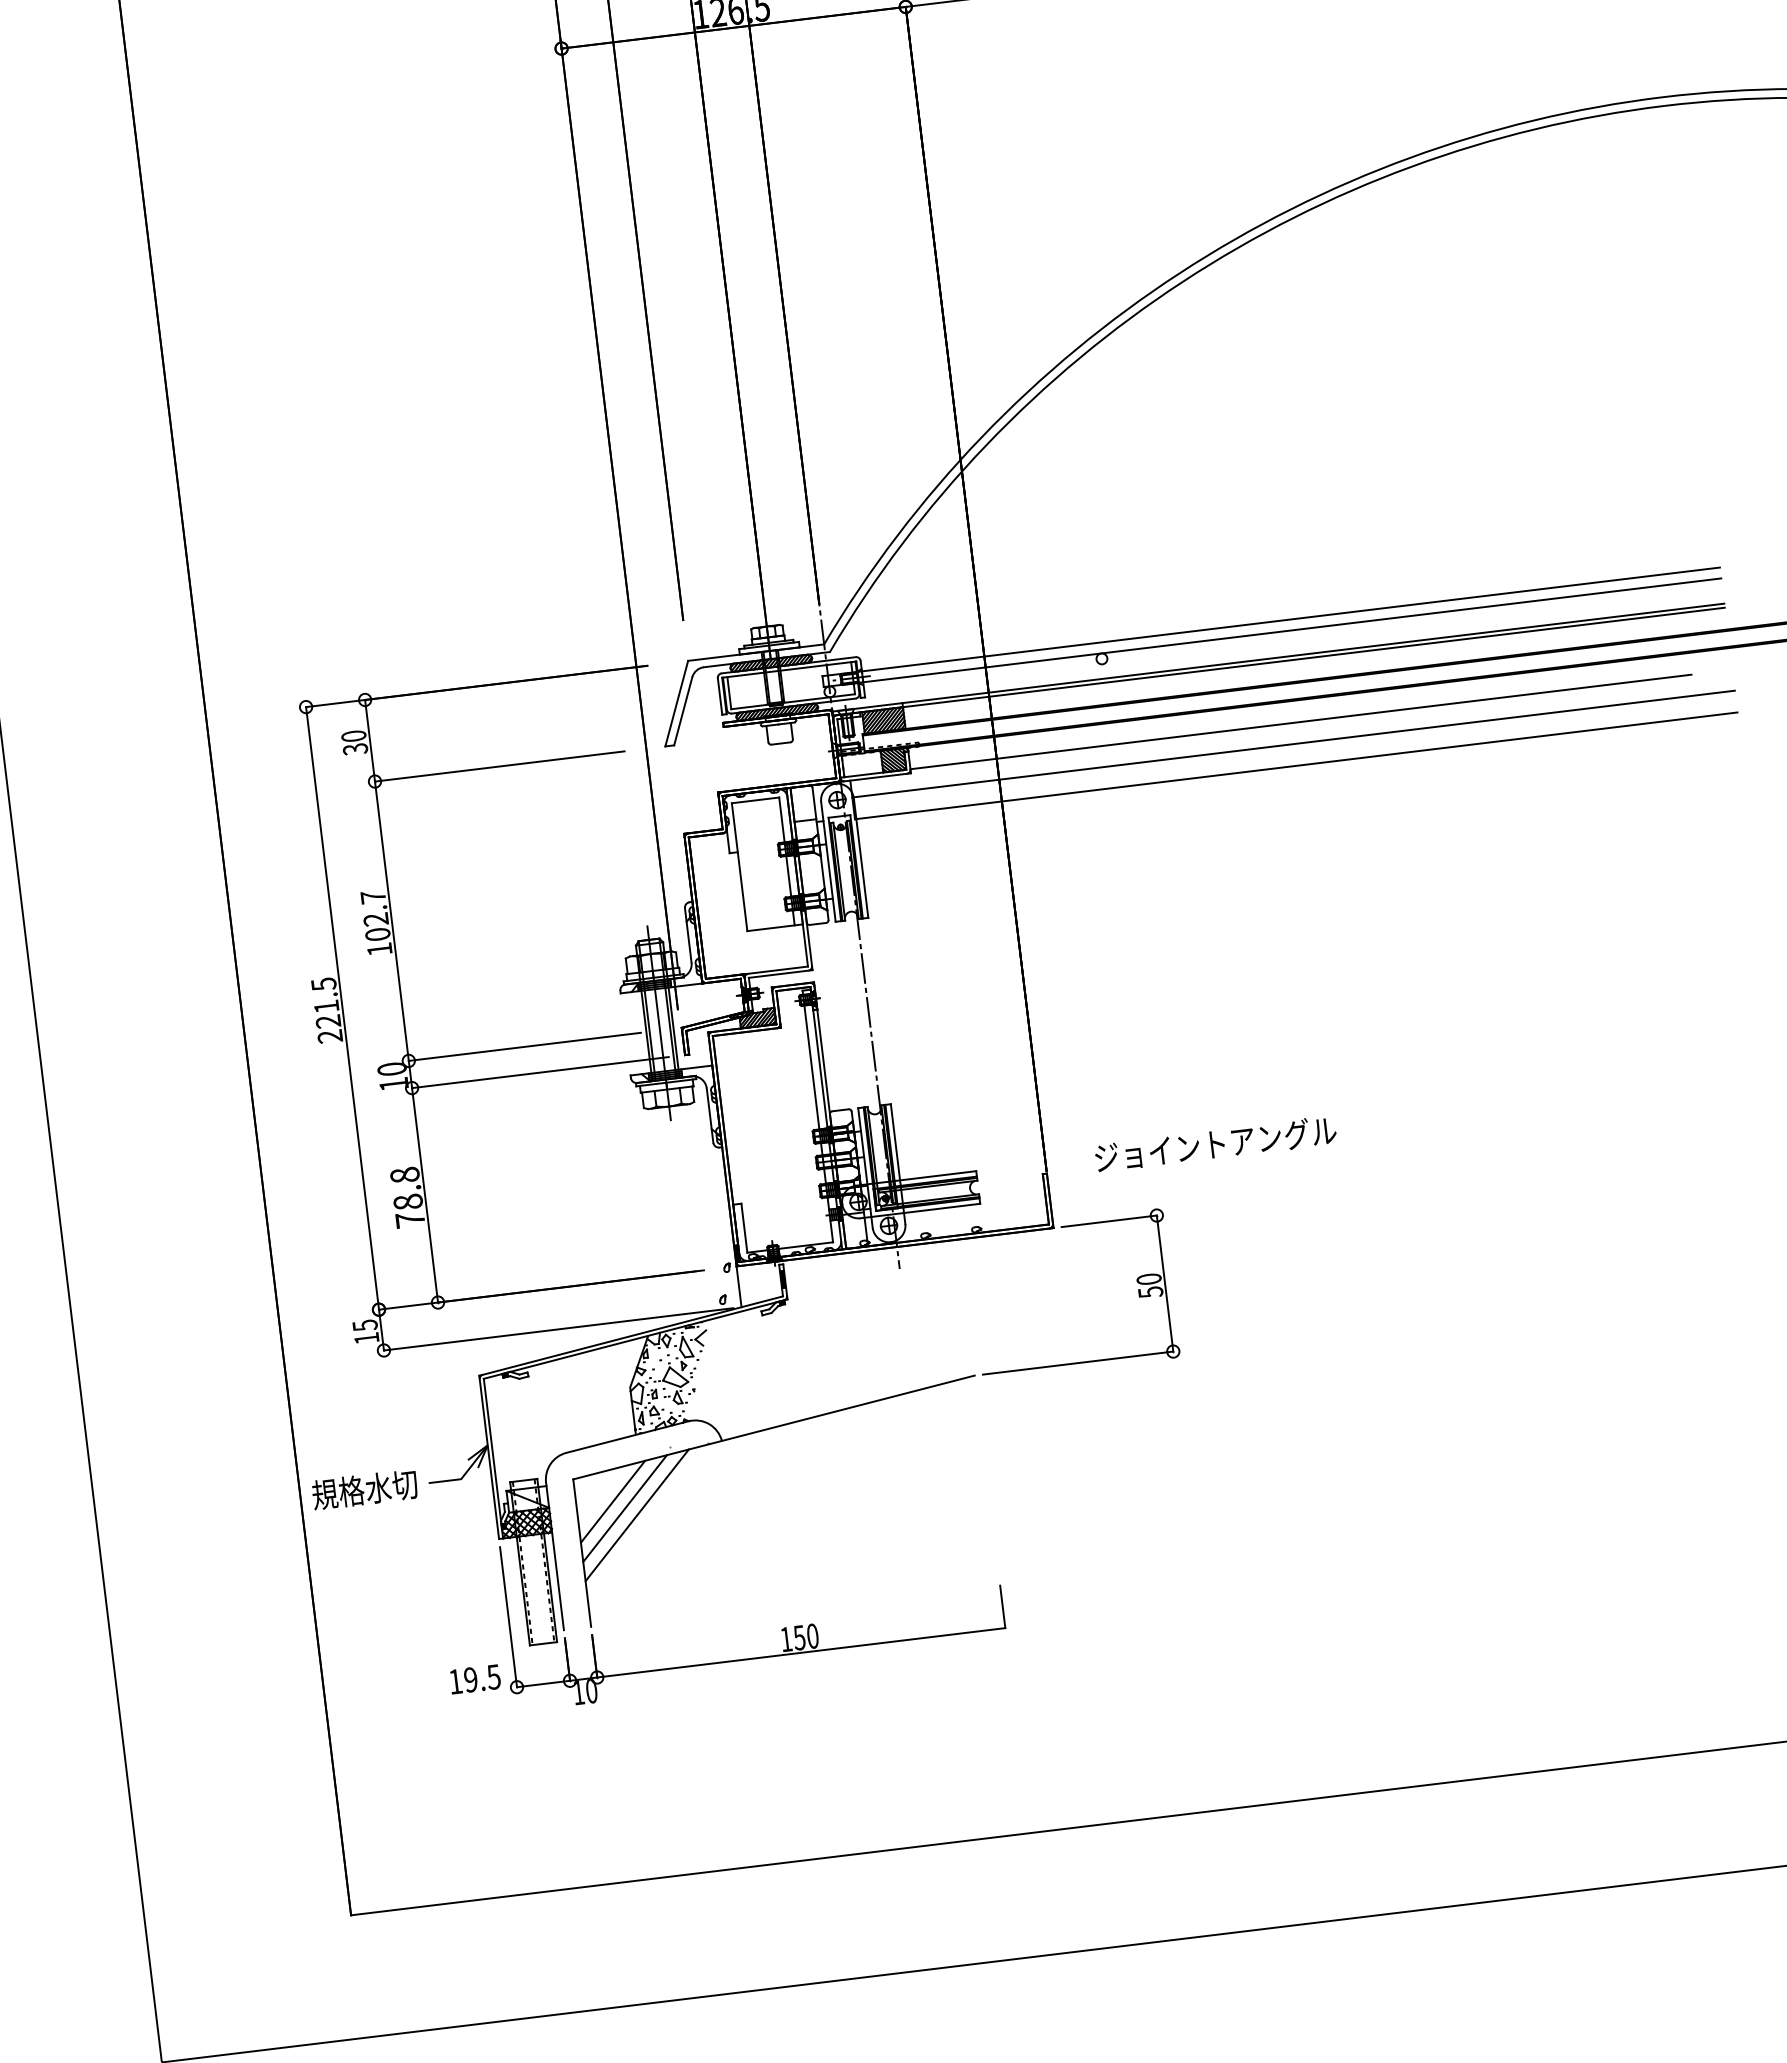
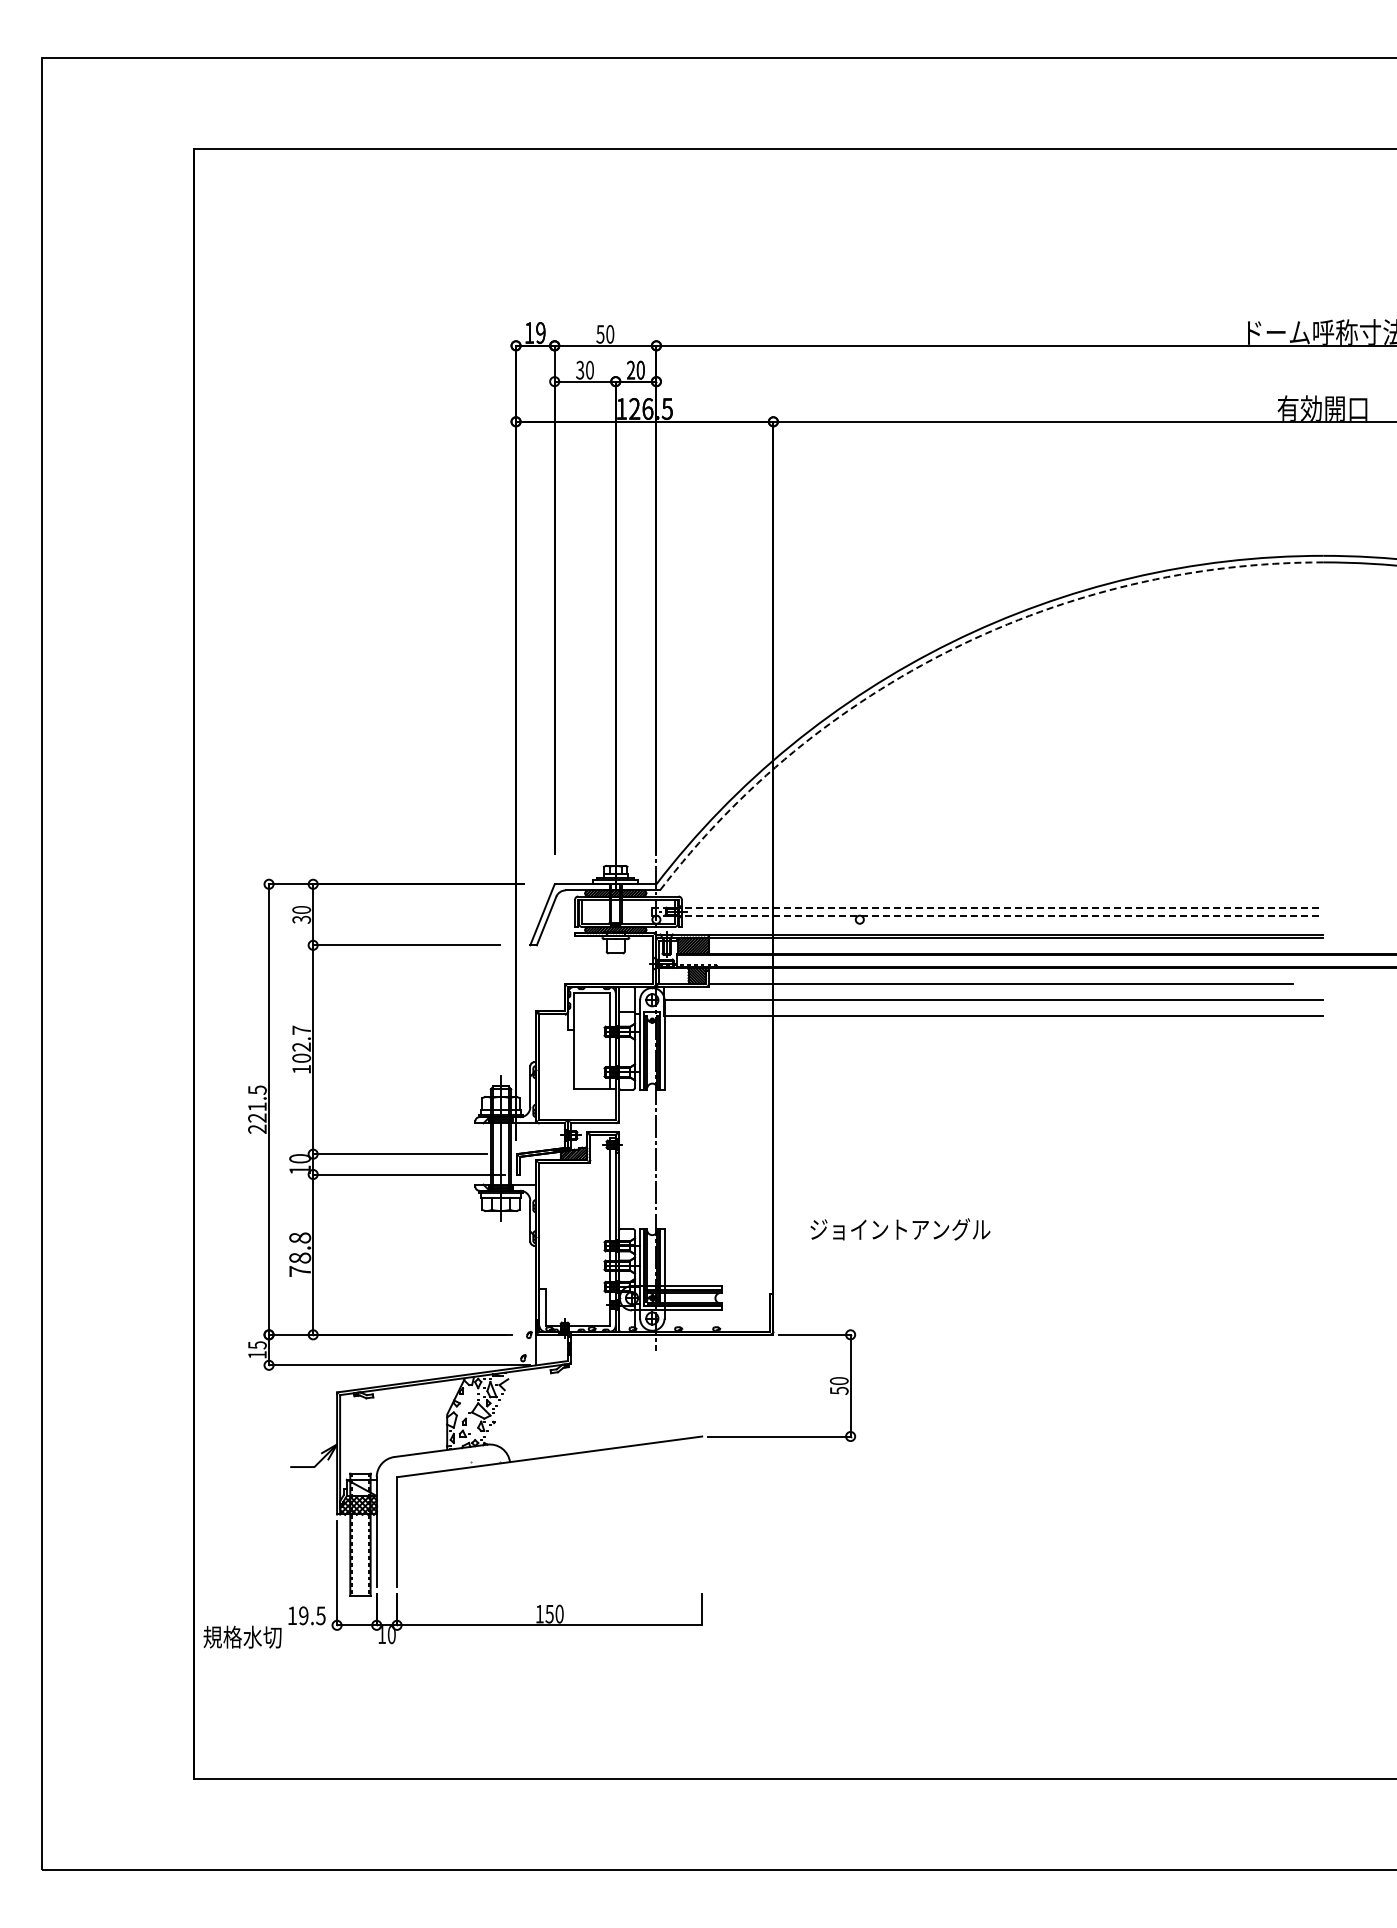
arc: (1183, 280) -> (953, 648), solid -> dashed
line: (1270, 621) -> (987, 907), solid -> dashed
line: (1272, 632) -> (987, 915), solid -> dashed
text: (1215, 1144) -> (900, 1229), moved
text: (364, 1488) -> (242, 1636), moved
line: (613, 1500) -> (424, 1496), removed
line: (624, 1507) -> (432, 1502), removed
line: (636, 1515) -> (440, 1509), removed

